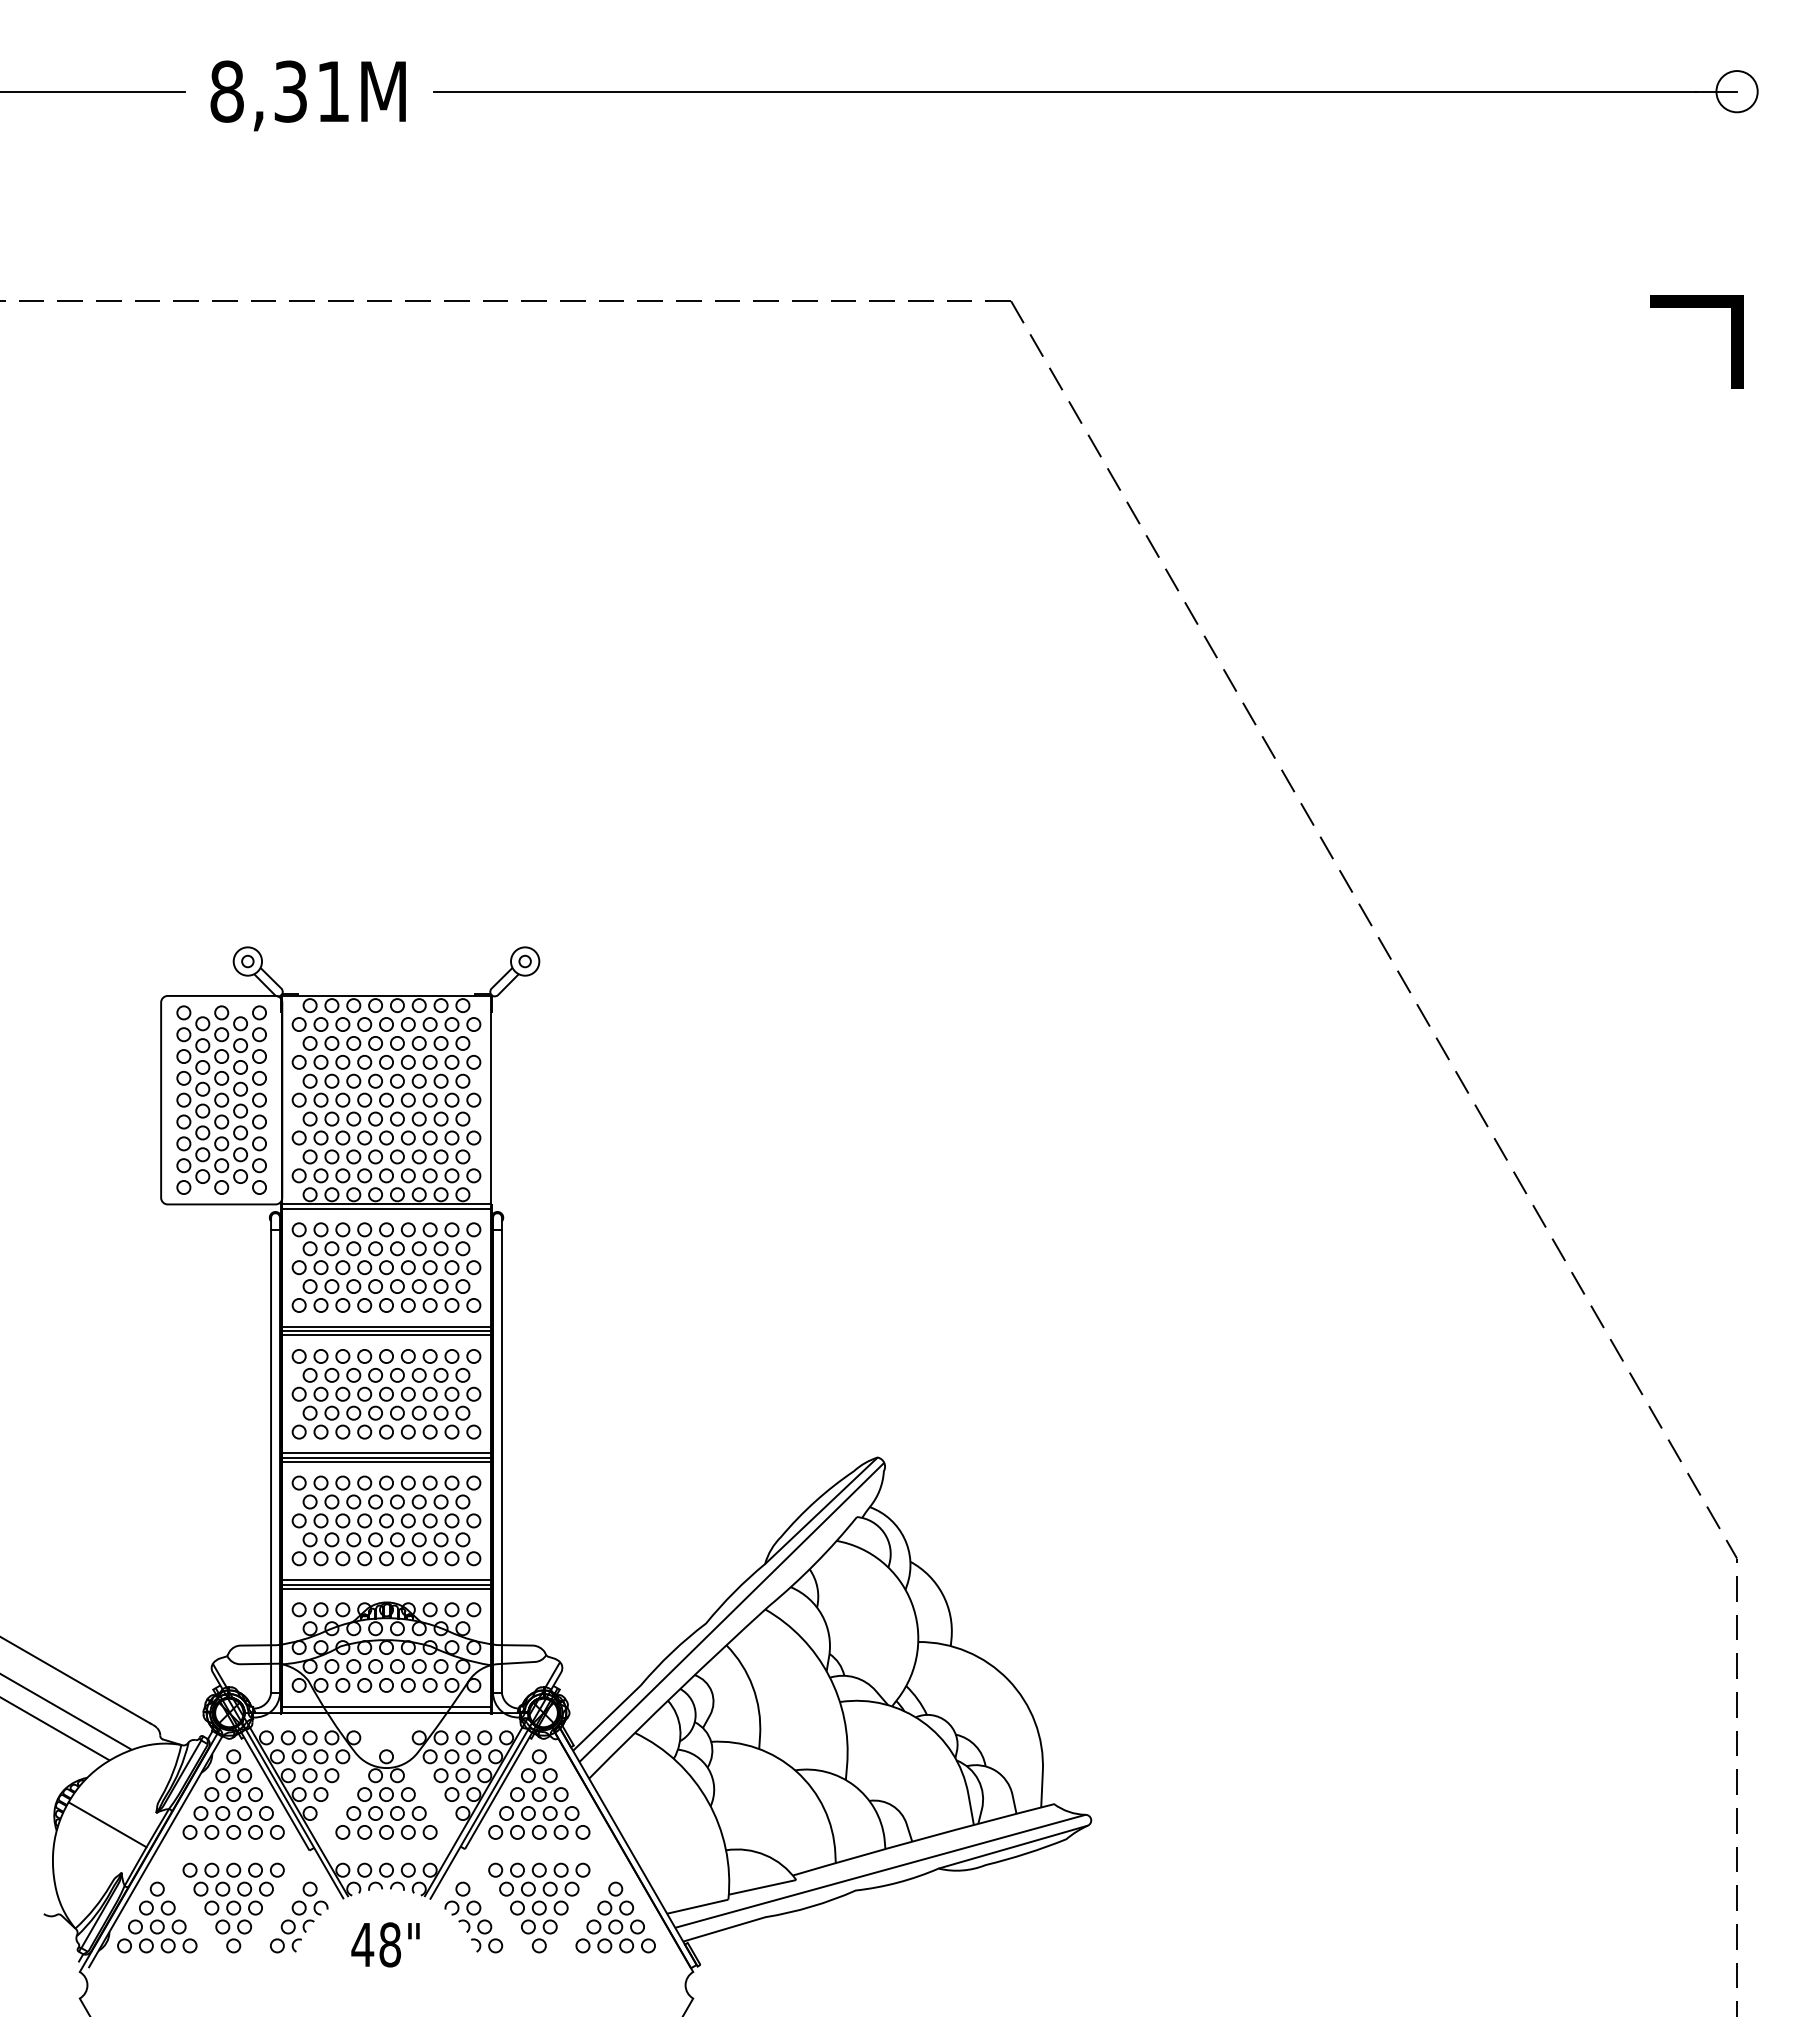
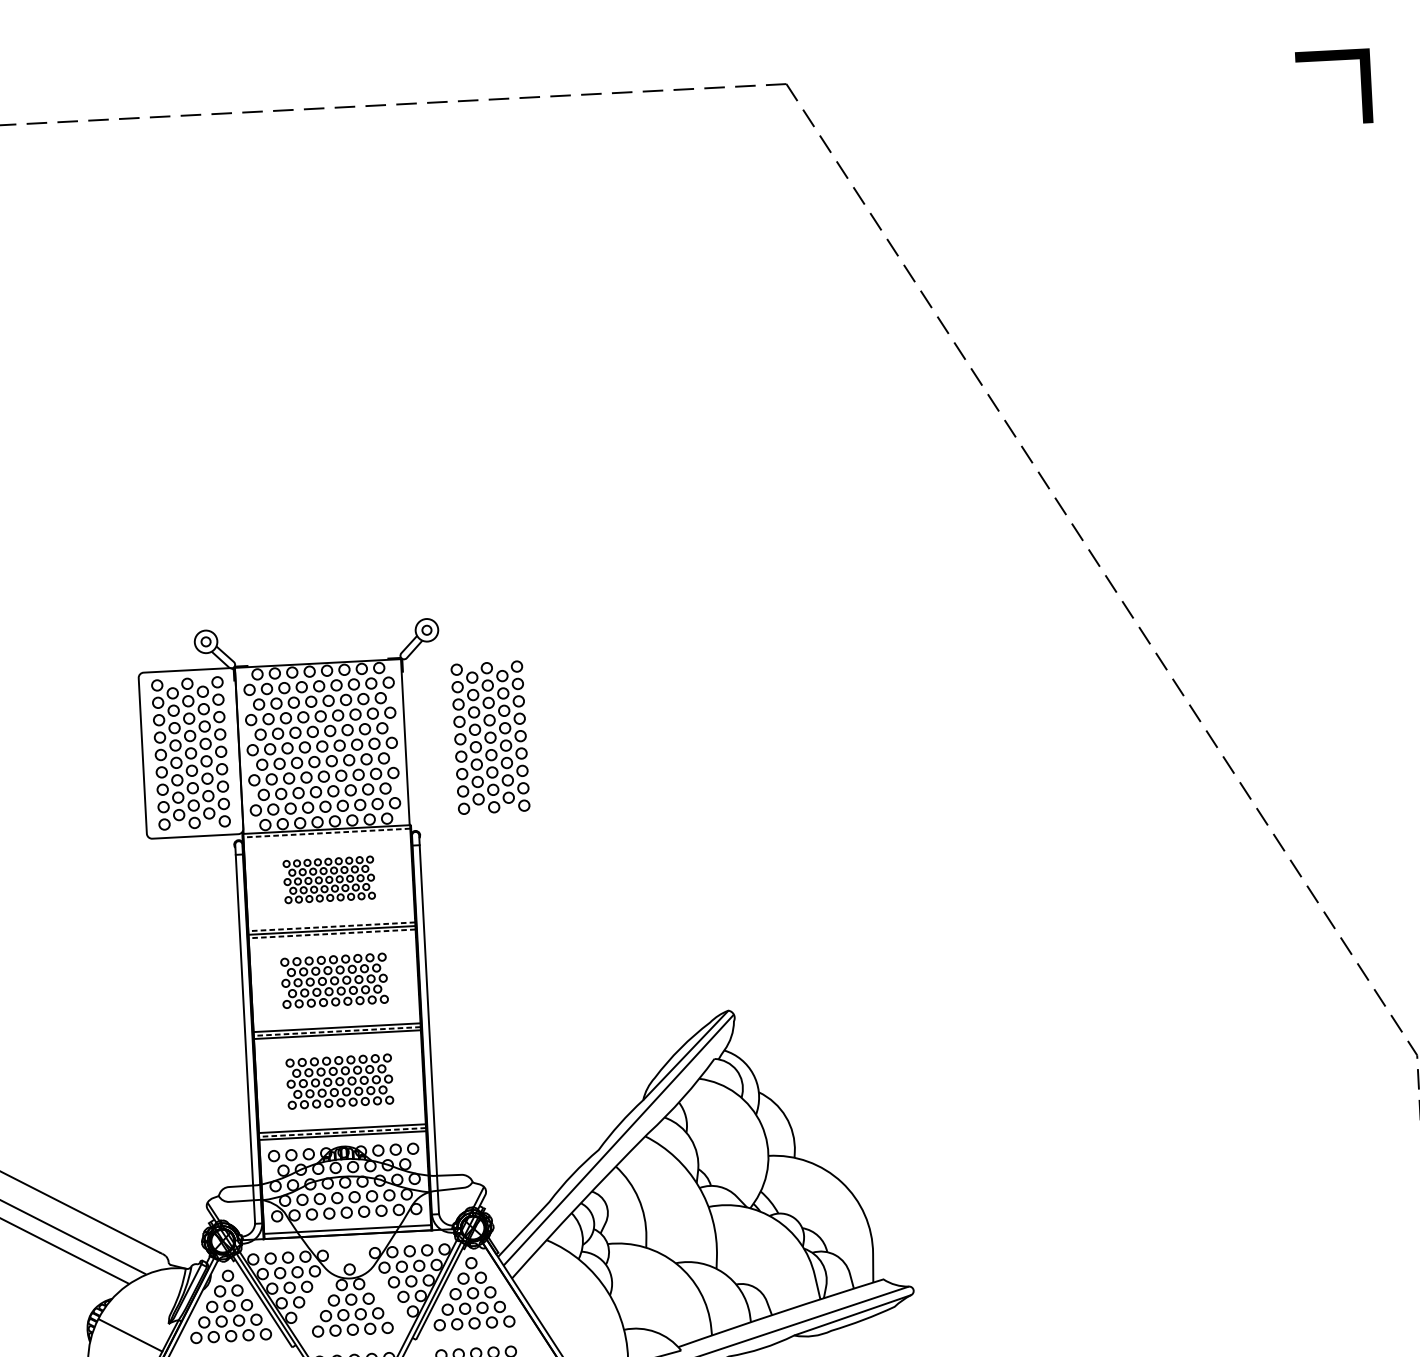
part: (597, 1099) -> (490, 737), added
line: (386, 1208) -> (326, 832), solid -> dashed
part: (386, 1267) -> (329, 879), size x0.6
line: (386, 1326) -> (331, 926), solid -> dashed
line: (386, 1335) -> (332, 933), solid -> dashed
part: (386, 1394) -> (334, 980), size x0.7
line: (386, 1457) -> (337, 1031), solid -> dashed
part: (386, 1520) -> (339, 1081), size x0.7
line: (386, 1584) -> (342, 1132), solid -> dashed

